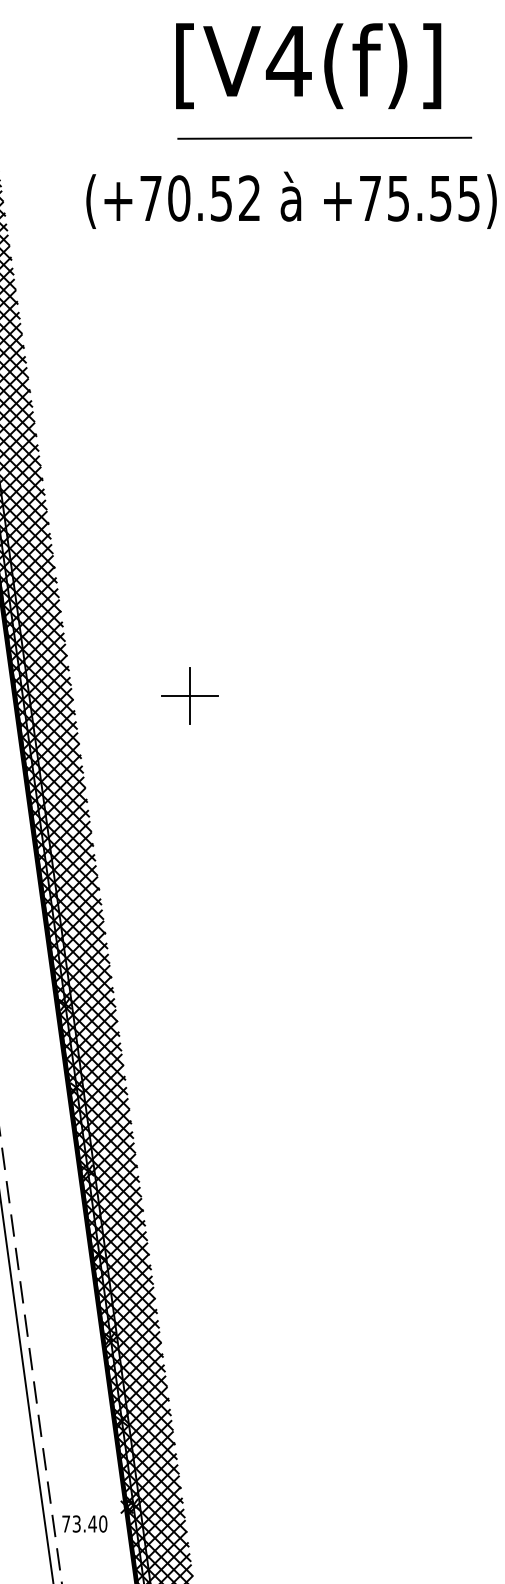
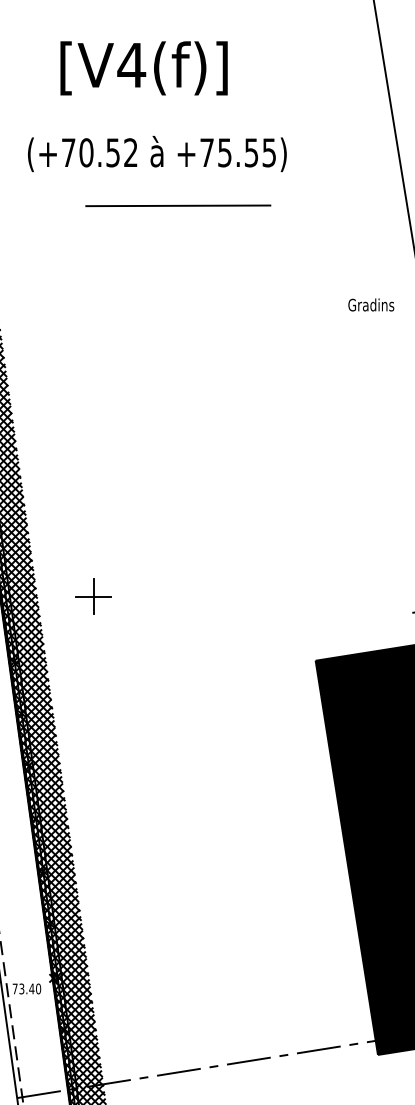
text: (307, 66) -> (143, 68), moved
line: (325, 137) -> (178, 205), moved
part: (190, 695) -> (93, 596), moved

